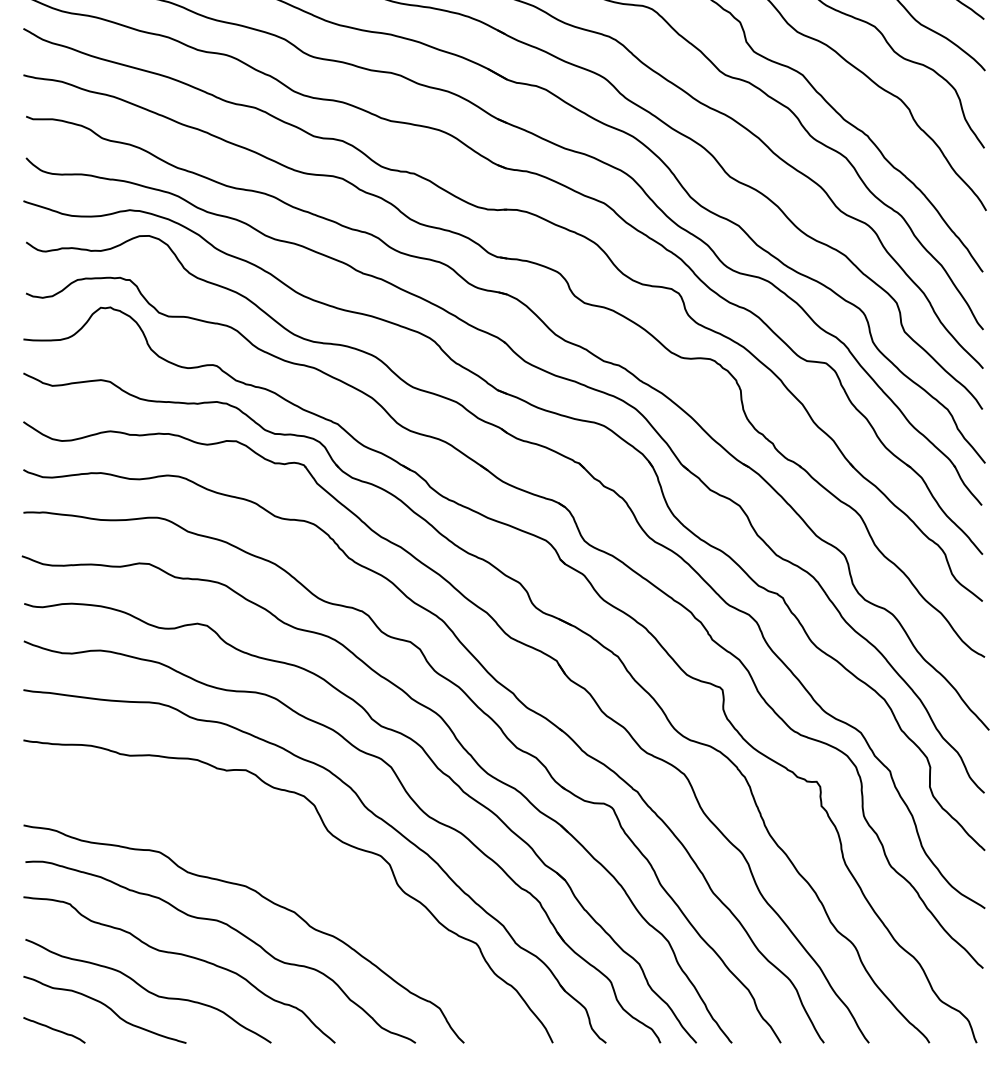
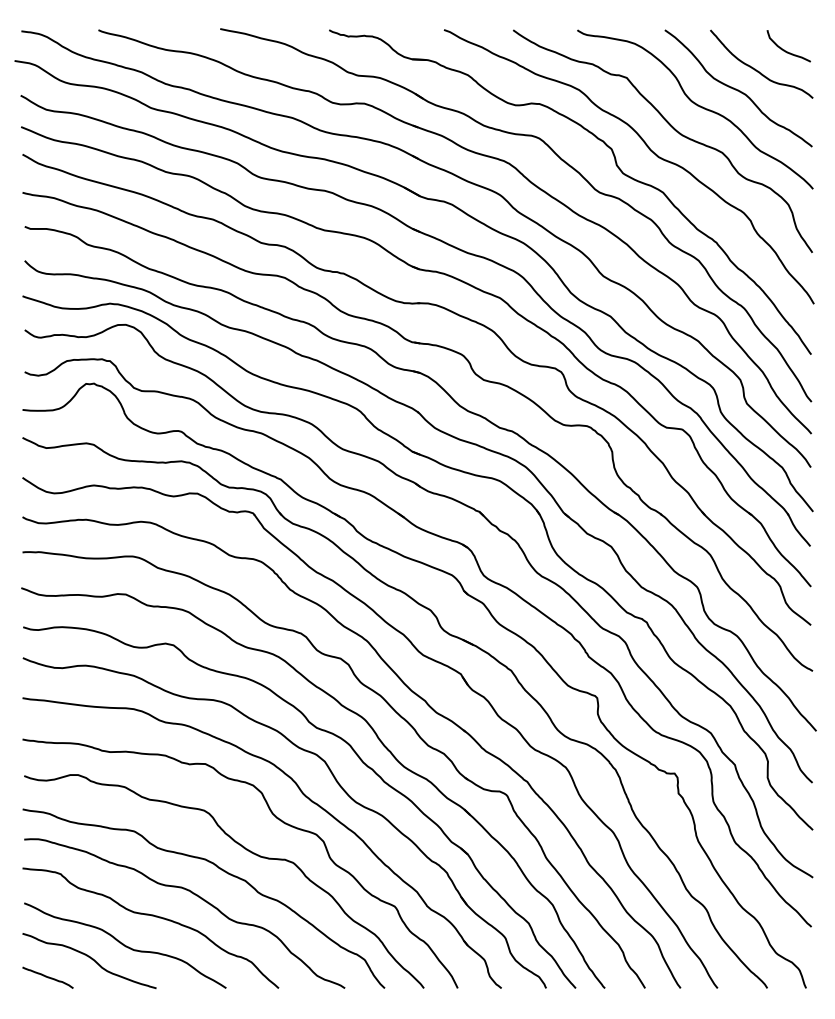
curve: (293, 874) -> (244, 849), added

